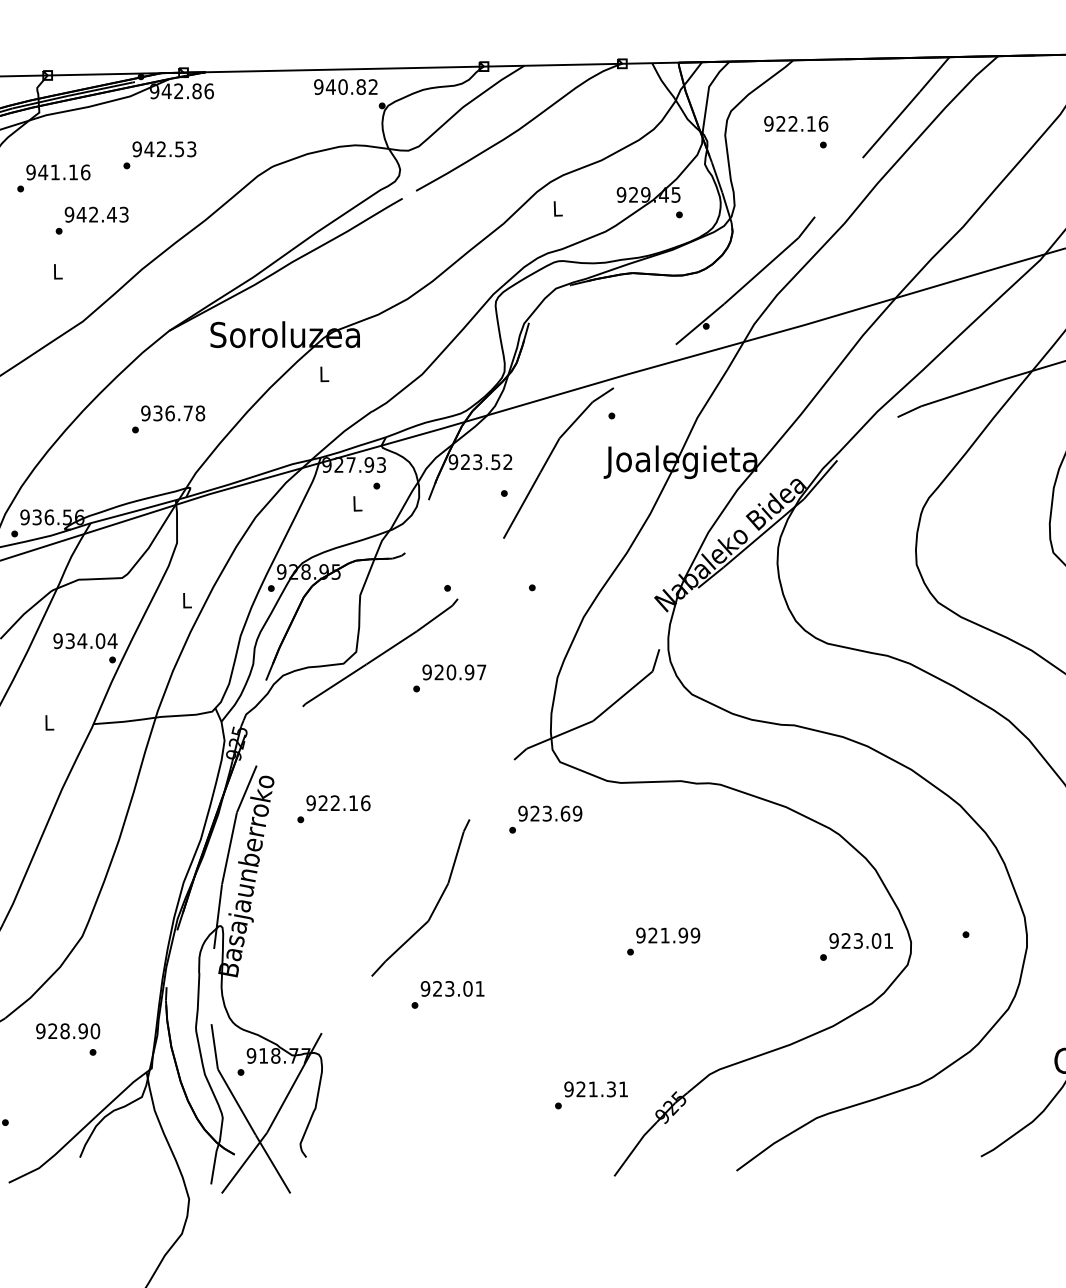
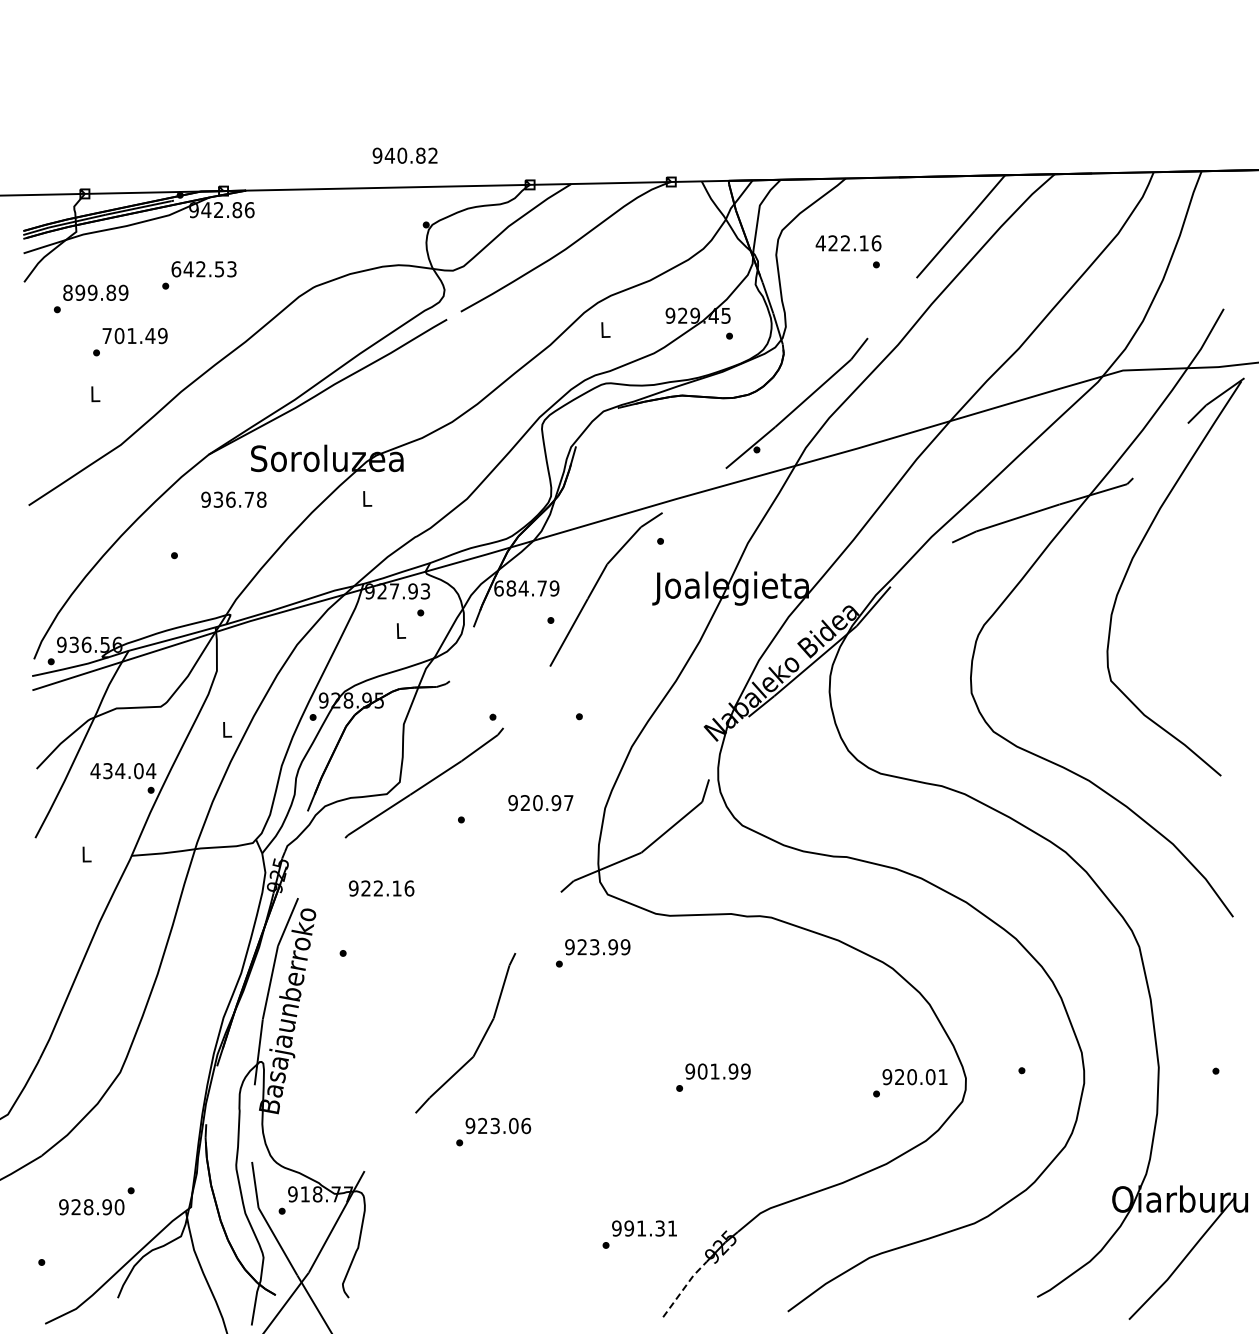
text: (345, 86) -> (404, 155), moved
text: (768, 124) -> (820, 243), 922.16 -> 422.16
text: (137, 149) -> (176, 269), 942.53 -> 642.53
text: (58, 172) -> (95, 292), 941.16 -> 899.89
text: (96, 214) -> (134, 335), 942.43 -> 701.49
text: (172, 413) -> (233, 499), moved
text: (480, 462) -> (526, 588), 923.52 -> 684.79
text: (58, 641) -> (95, 771), 934.04 -> 434.04
text: (453, 672) -> (540, 803), moved
text: (338, 803) -> (381, 888), moved
text: (565, 813) -> (613, 947), 923.69 -> 923.99
text: (652, 935) -> (702, 1071), 921.99 -> 901.99
text: (857, 941) -> (911, 1077), 923.01 -> 920.01
text: (480, 988) -> (526, 1125), 923.01 -> 923.06
text: (67, 1031) -> (91, 1207), moved
text: (581, 1089) -> (629, 1228), 921.31 -> 991.31
line: (635, 1147) -> (684, 1287), solid -> dashed

